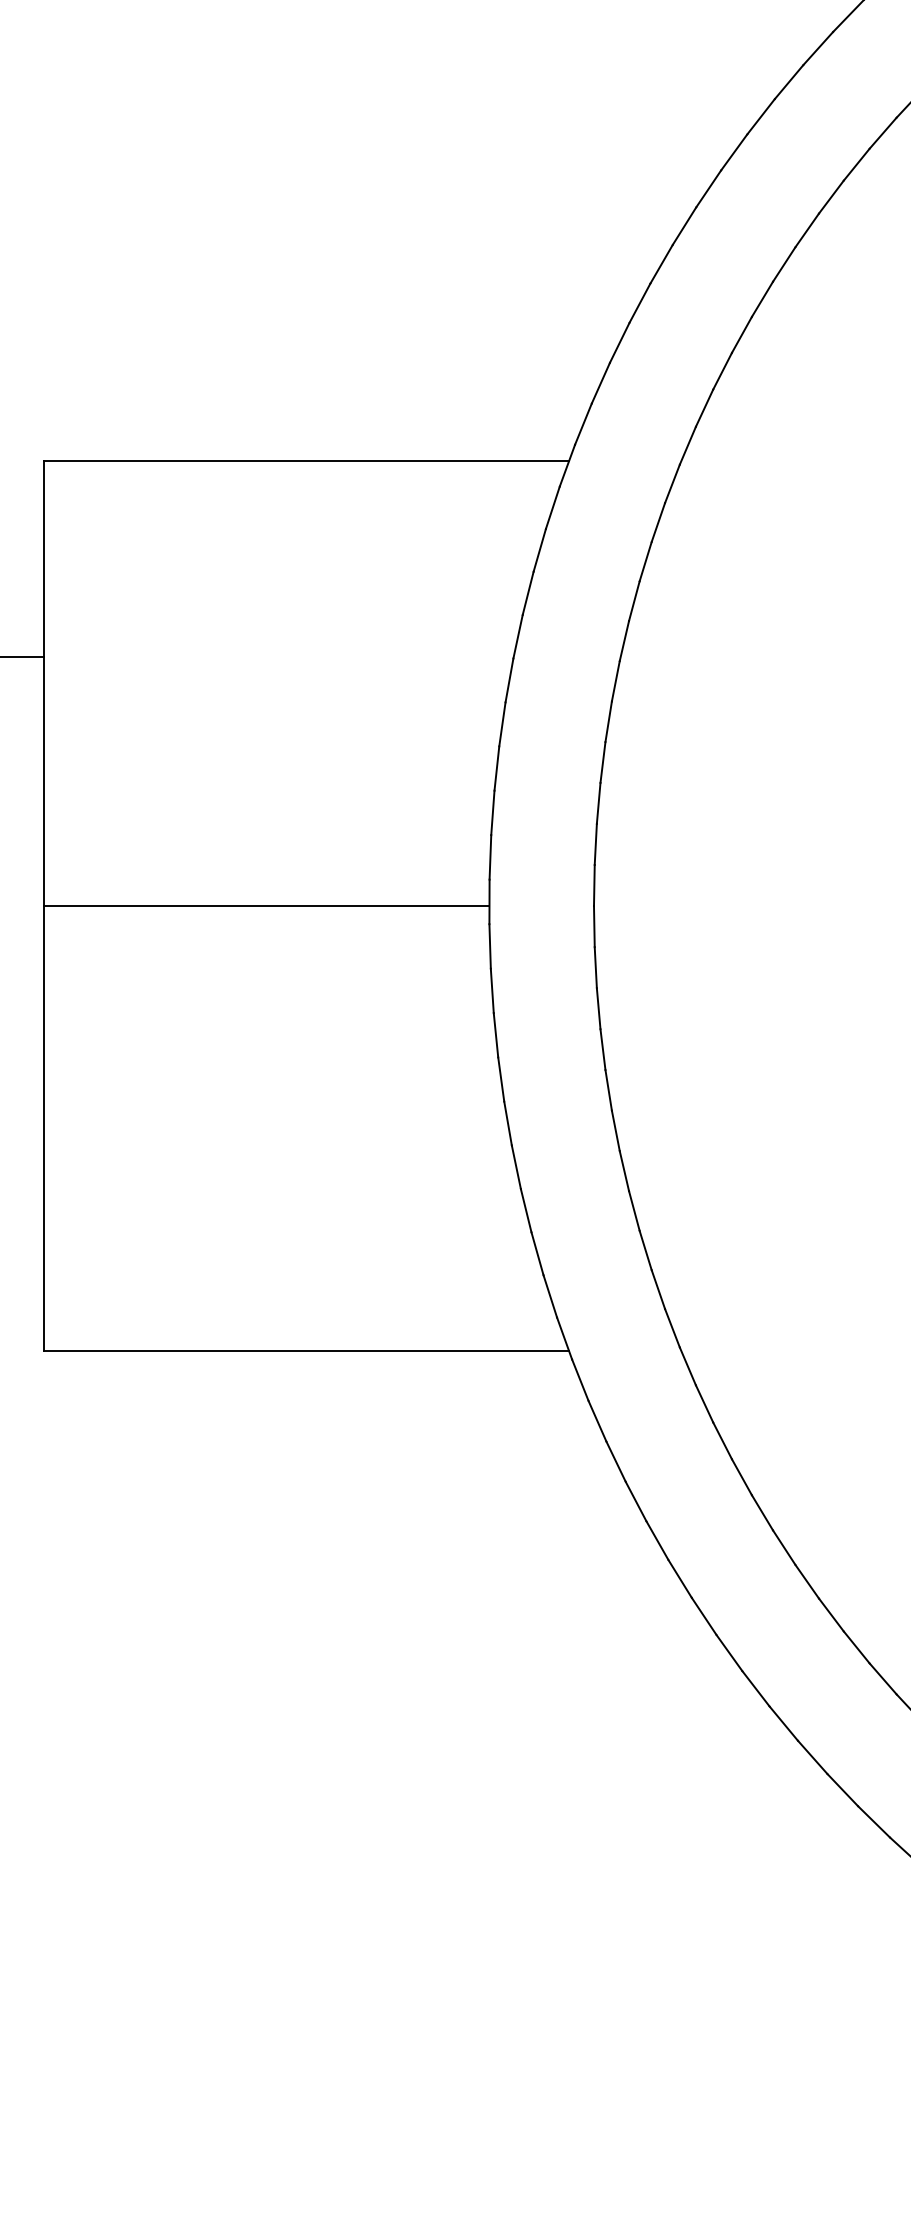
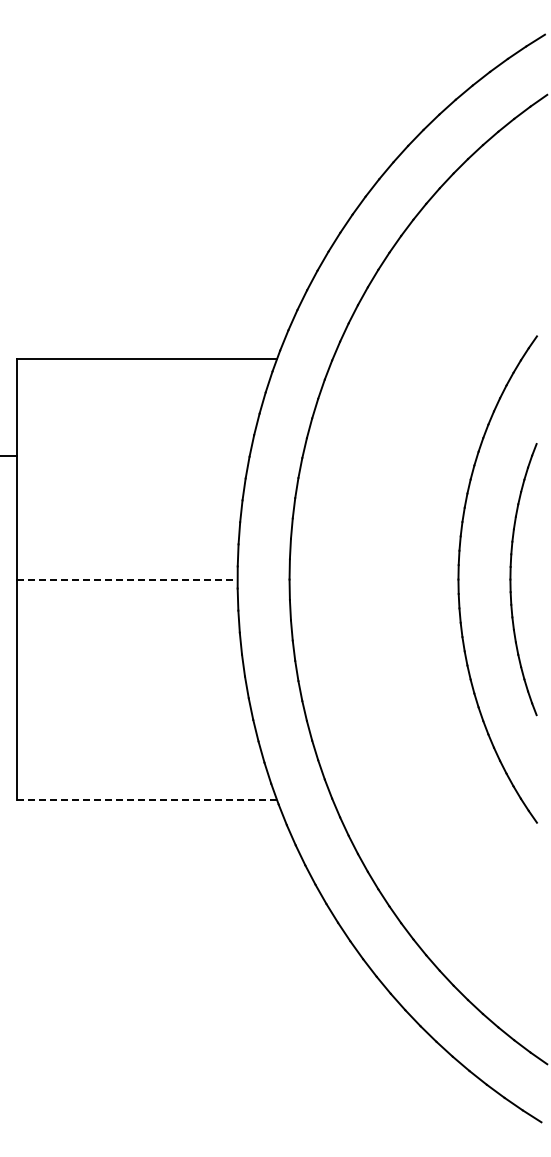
line: (267, 905) -> (127, 579), solid -> dashed
line: (305, 1351) -> (146, 800), solid -> dashed

